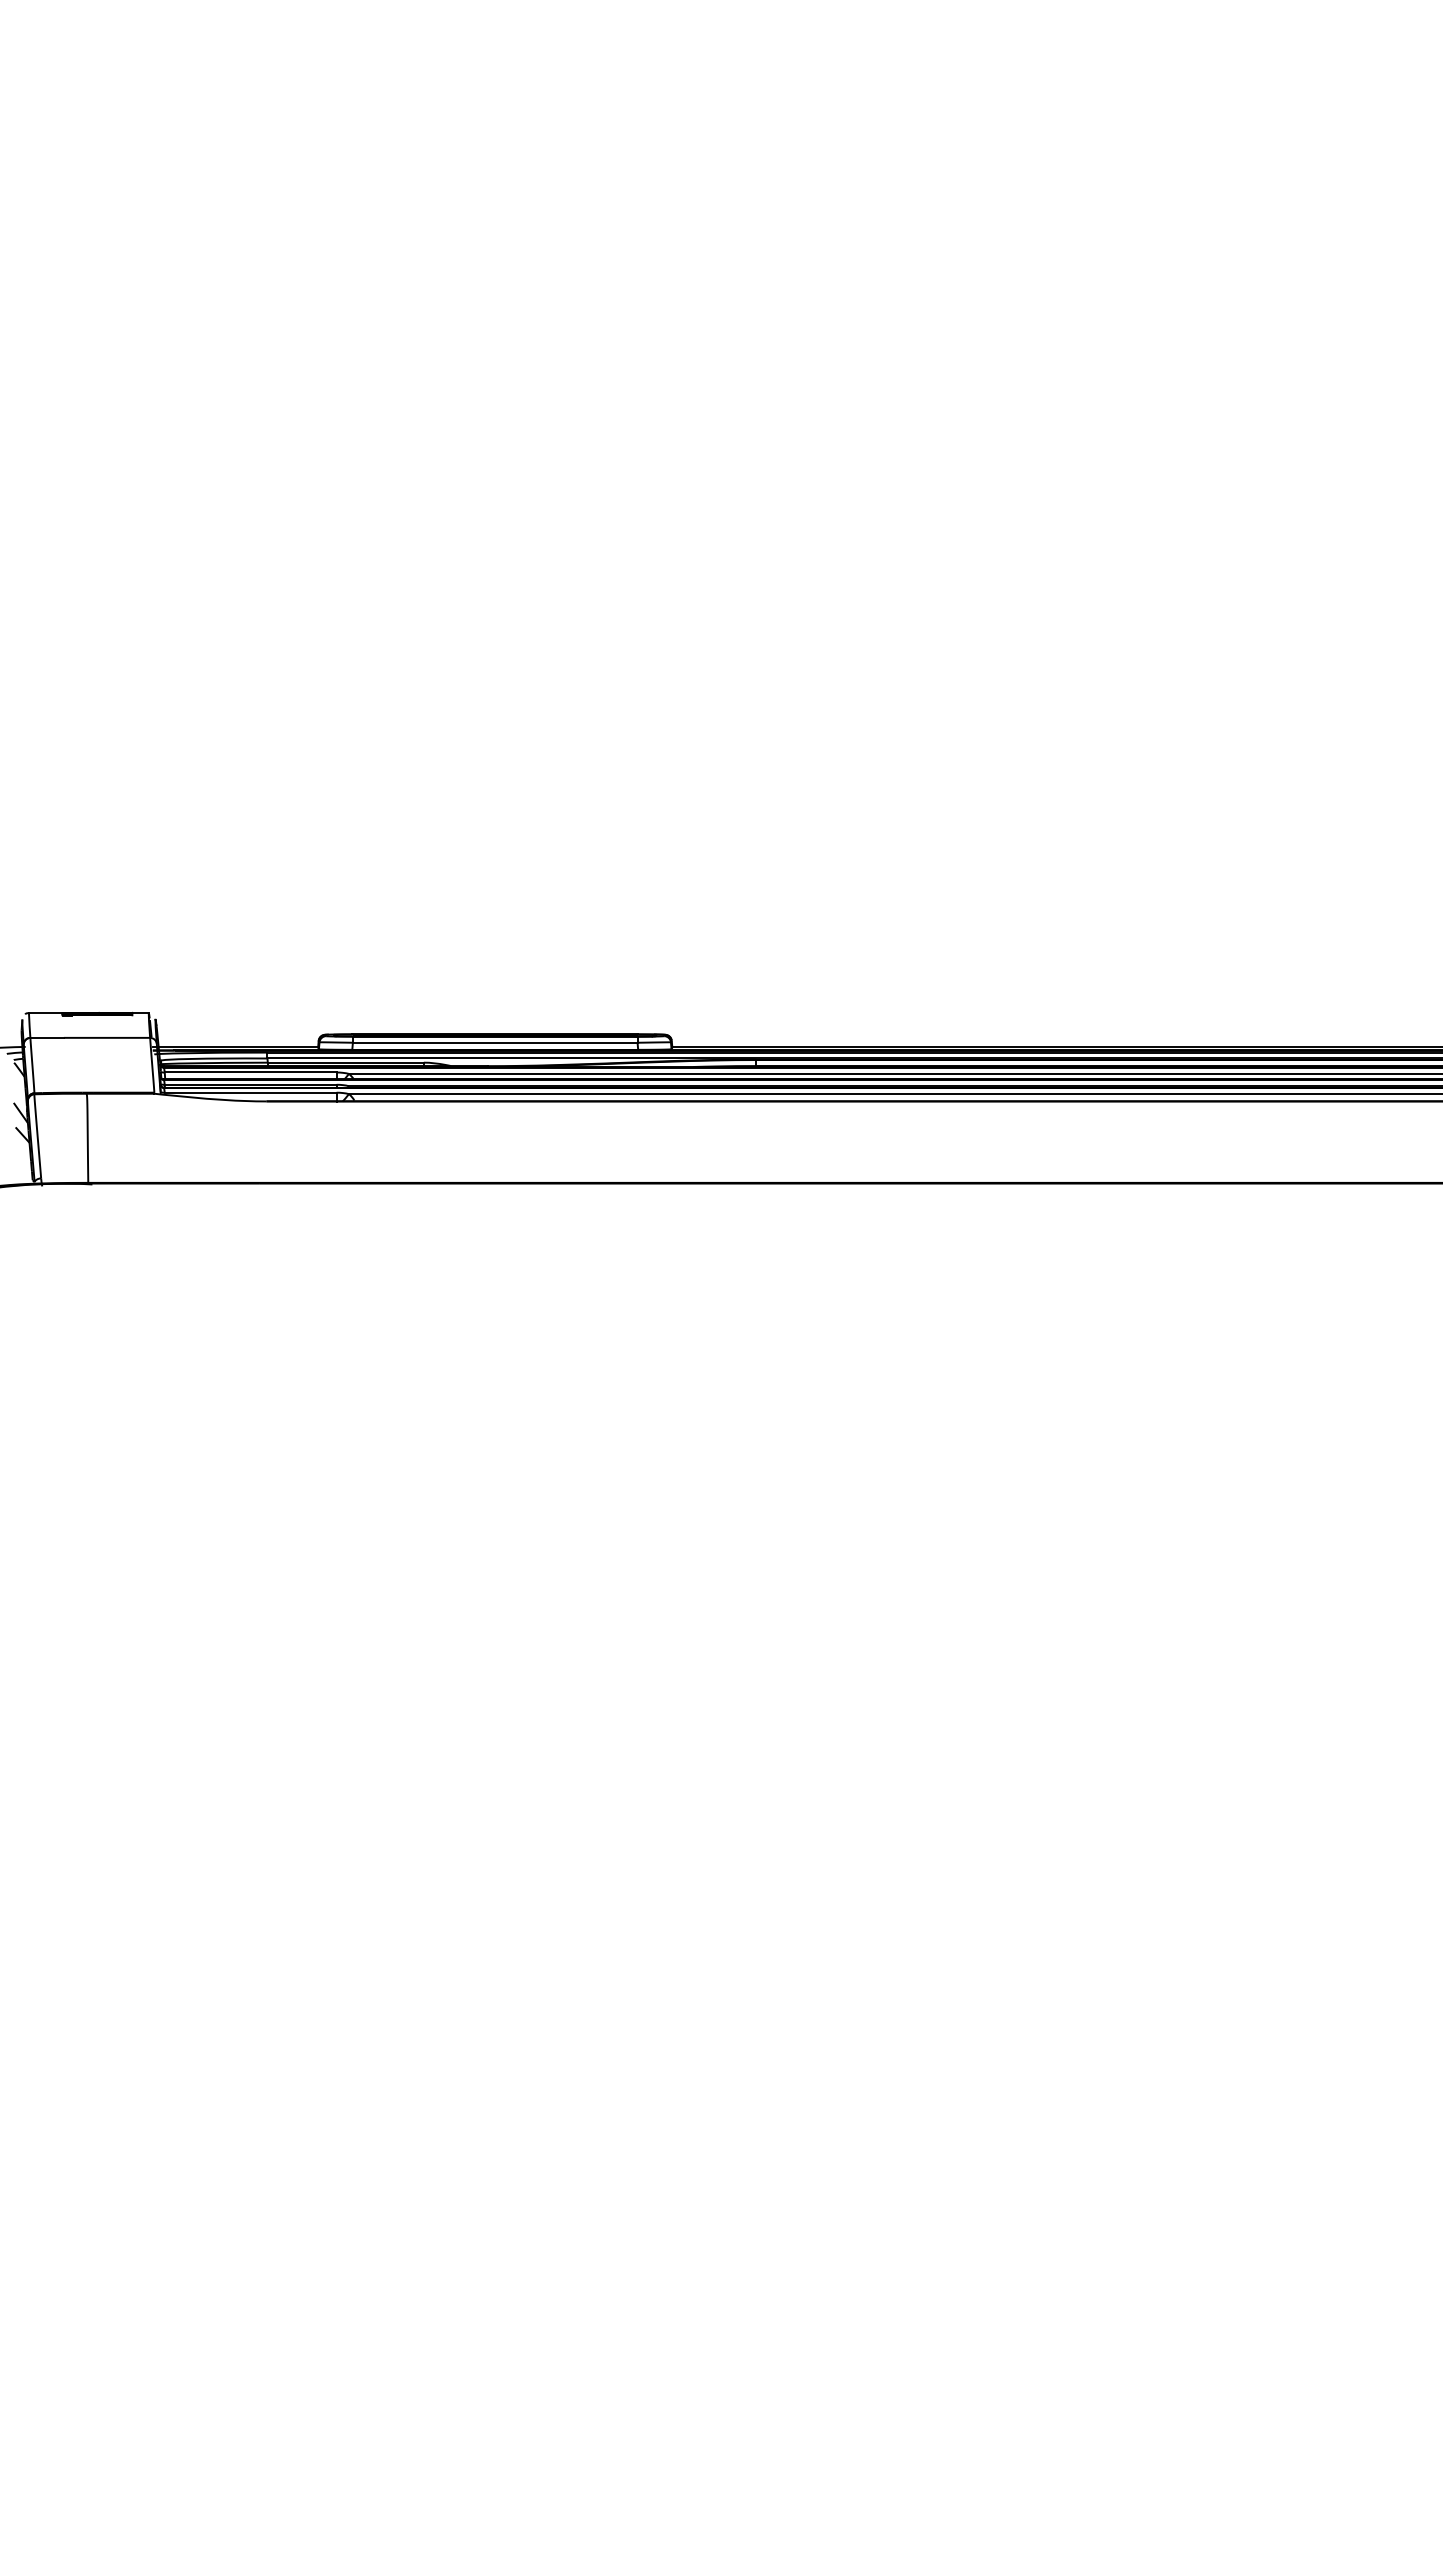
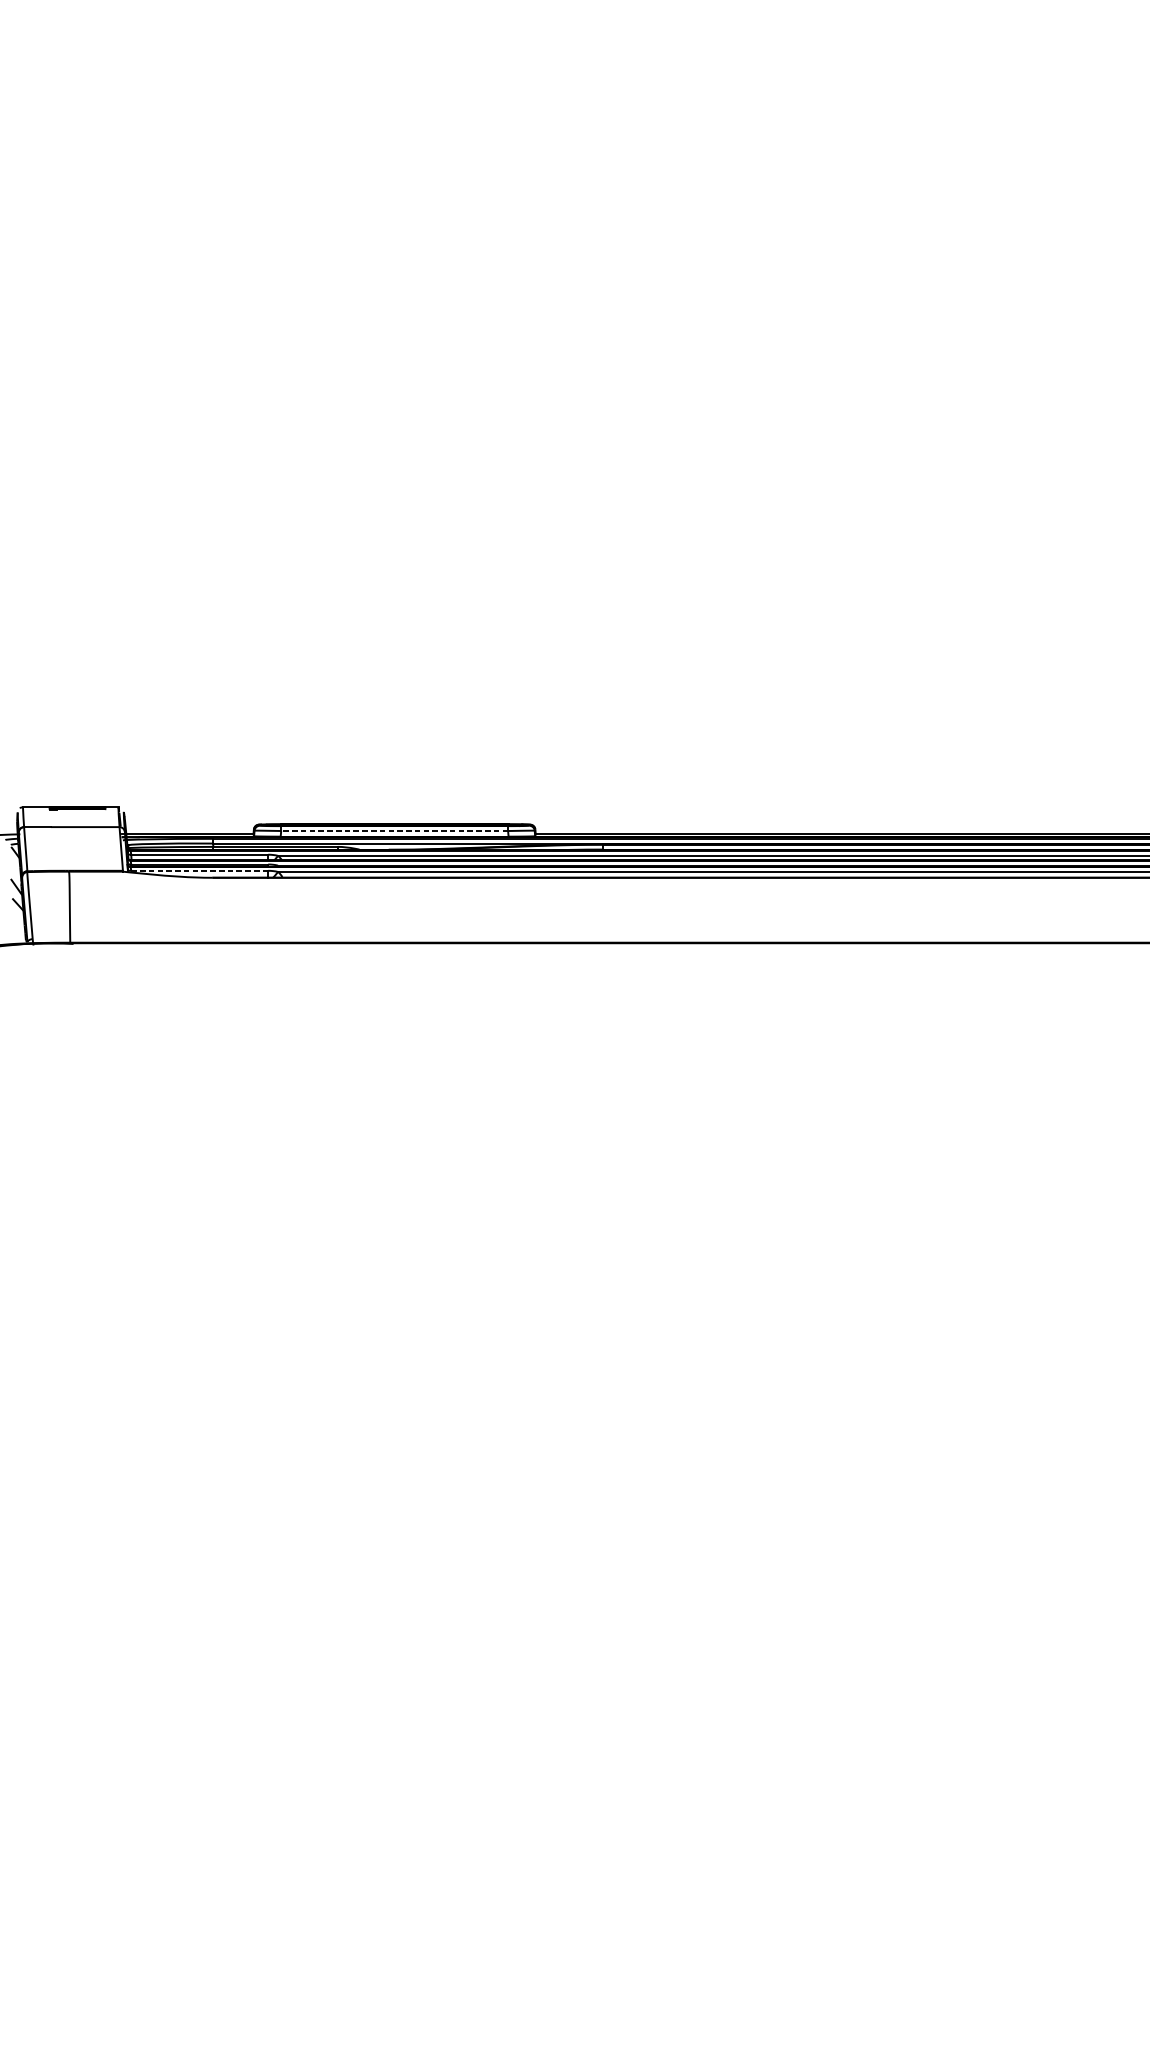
line: (494, 1042) -> (394, 830), solid -> dashed
line: (250, 1092) -> (199, 870), solid -> dashed

